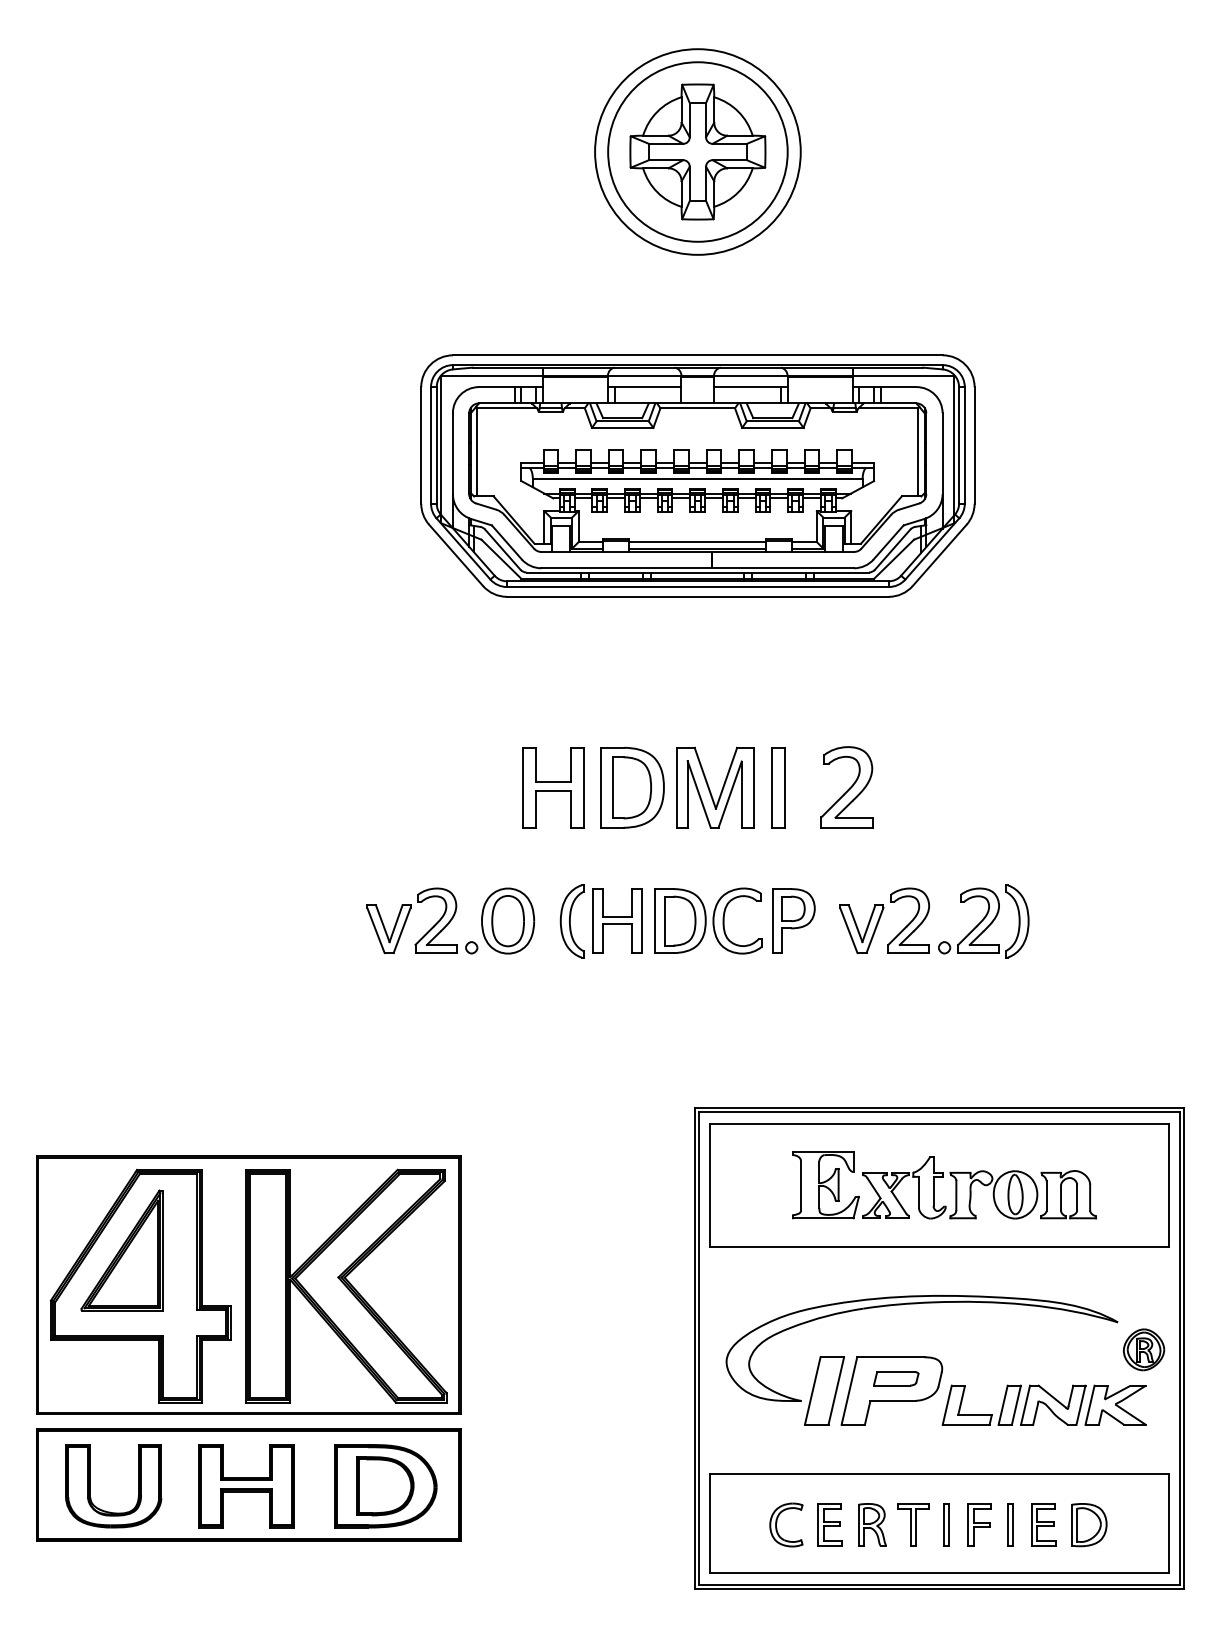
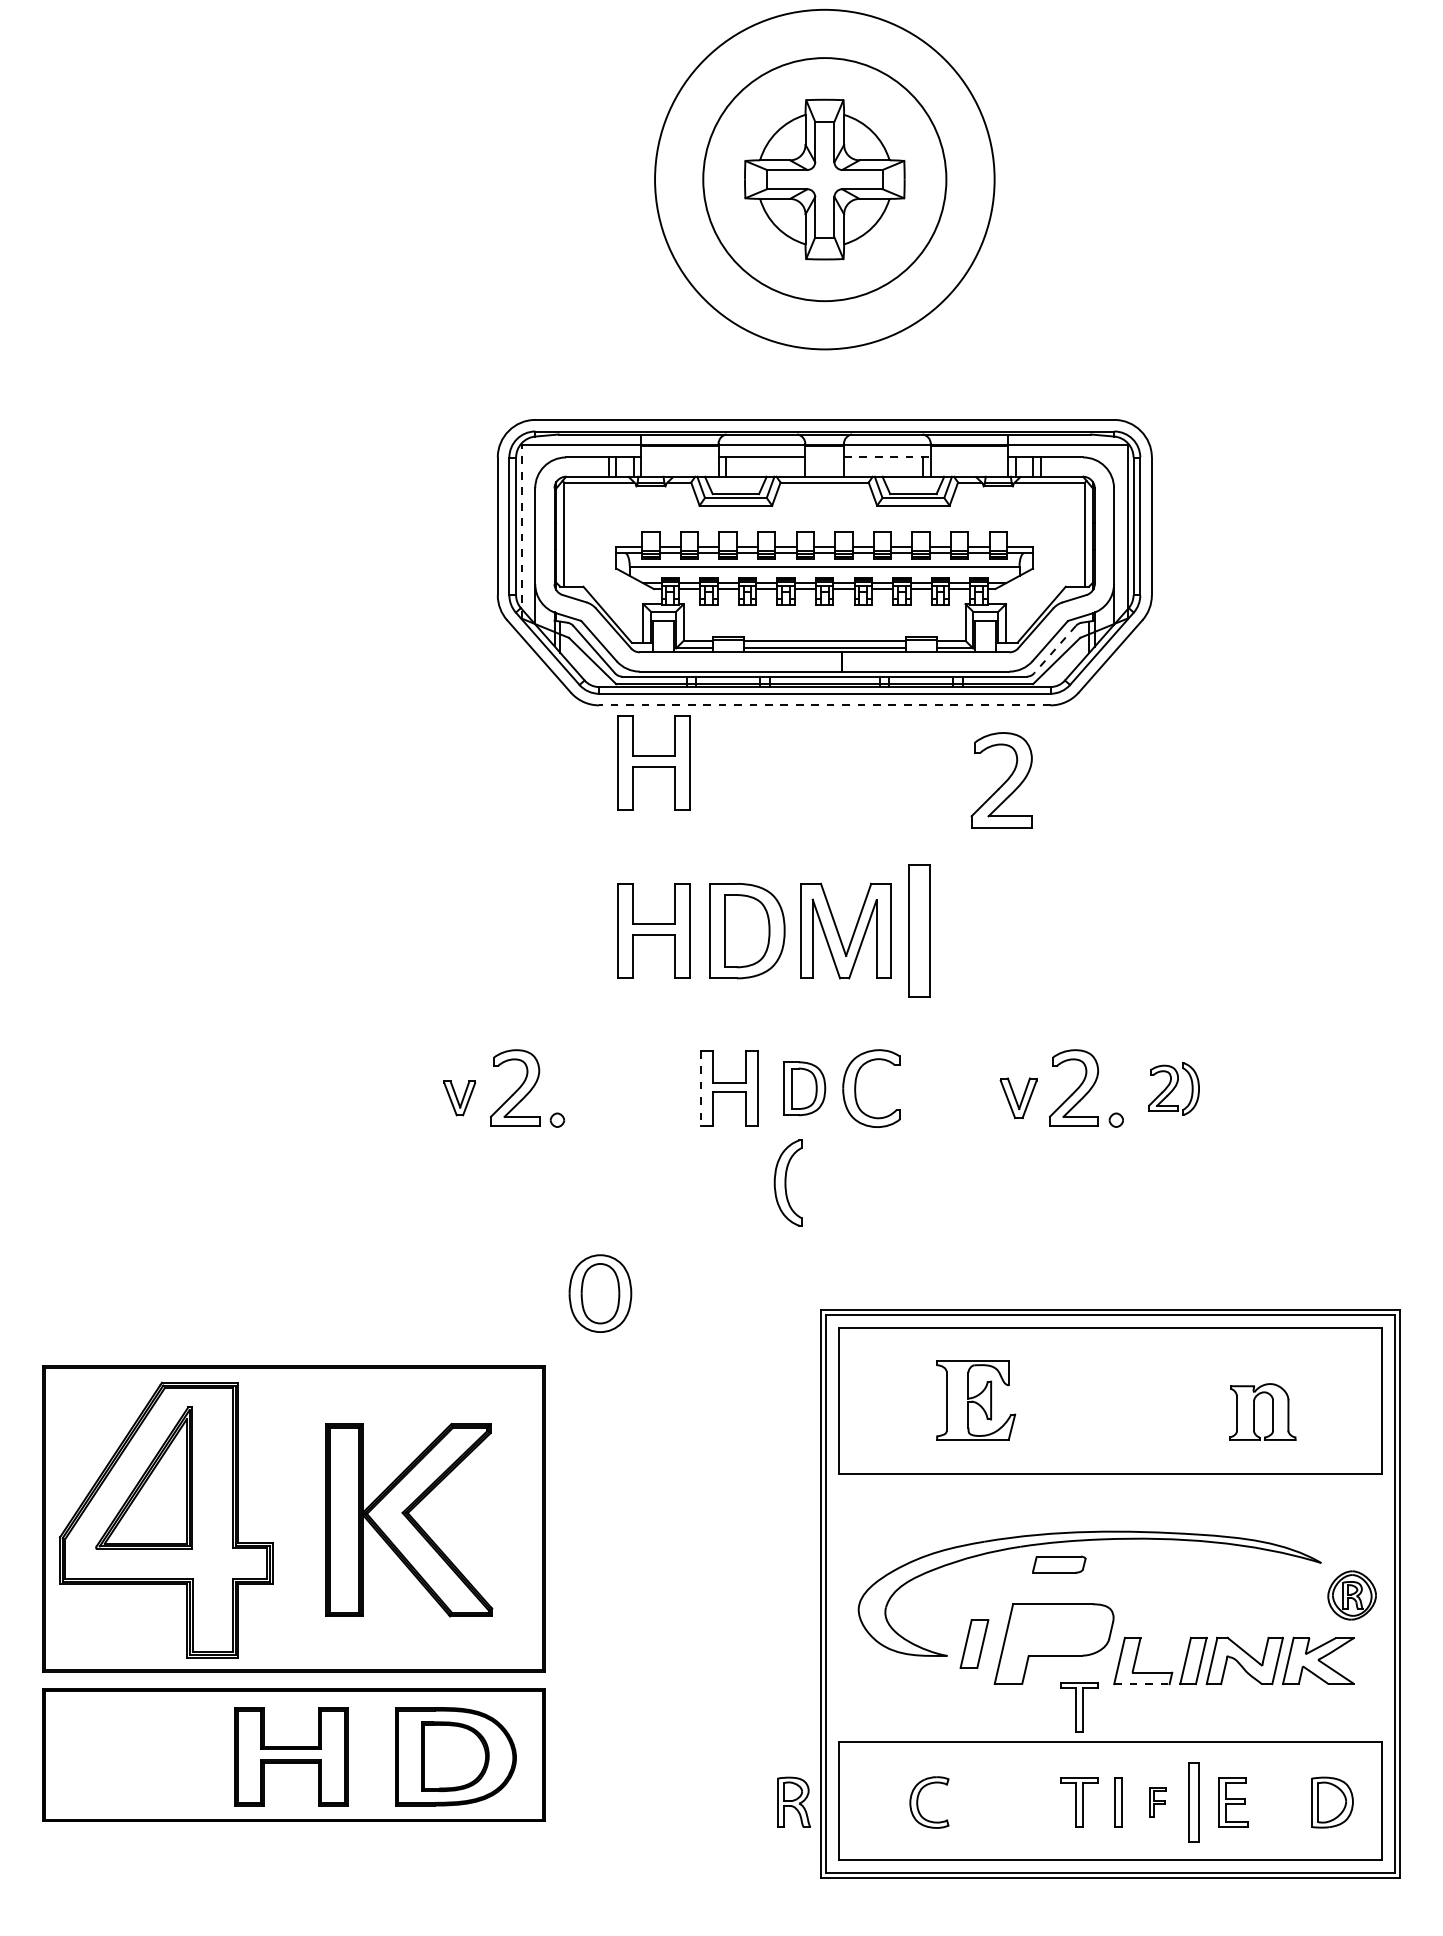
circle: (697, 151) -> (824, 179), size x1.6
line: (750, 387) -> (887, 457), solid -> dashed
line: (441, 449) -> (521, 531), solid -> dashed
line: (893, 549) -> (1055, 649), solid -> dashed
line: (697, 596) -> (824, 705), solid -> dashed
part: (552, 645) -> (653, 762), added
part: (778, 787) -> (919, 930), size x1.4
part: (846, 787) -> (1001, 780), moved
part: (508, 920) -> (600, 1293), moved
part: (571, 920) -> (787, 1182), moved
line: (593, 920) -> (701, 1088), solid -> dashed
part: (680, 920) -> (804, 1088), size x0.7
part: (793, 920) -> (937, 1088), removed
part: (992, 920) -> (1173, 1088), size x0.6
part: (388, 929) -> (459, 1098), size x0.6
part: (861, 929) -> (1018, 1098), size x0.7
part: (955, 1187) -> (1129, 1403), removed
part: (345, 1285) -> (408, 1519), size x0.7
part: (896, 1378) -> (1059, 1564), moved
part: (824, 1390) -> (974, 1643), size x0.6
line: (965, 1425) -> (1141, 1684), solid -> dashed
part: (913, 1444) -> (1079, 1707), added
part: (91, 1486) -> (107, 1756), removed
part: (830, 1524) -> (981, 1802), removed
part: (871, 1524) -> (793, 1801), moved
part: (980, 1524) -> (1158, 1802), size x0.6
part: (1009, 1524) -> (1193, 1802), size x1.6
part: (1089, 1524) -> (1332, 1802), moved

